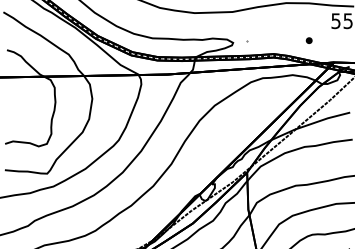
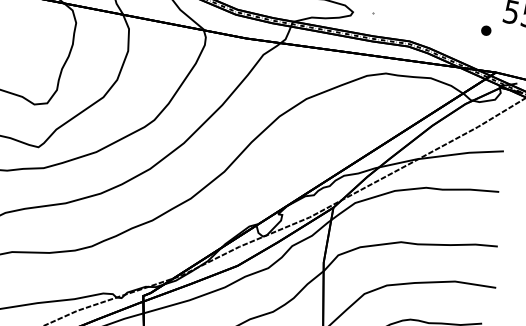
part: (308, 40) -> (485, 30), moved

